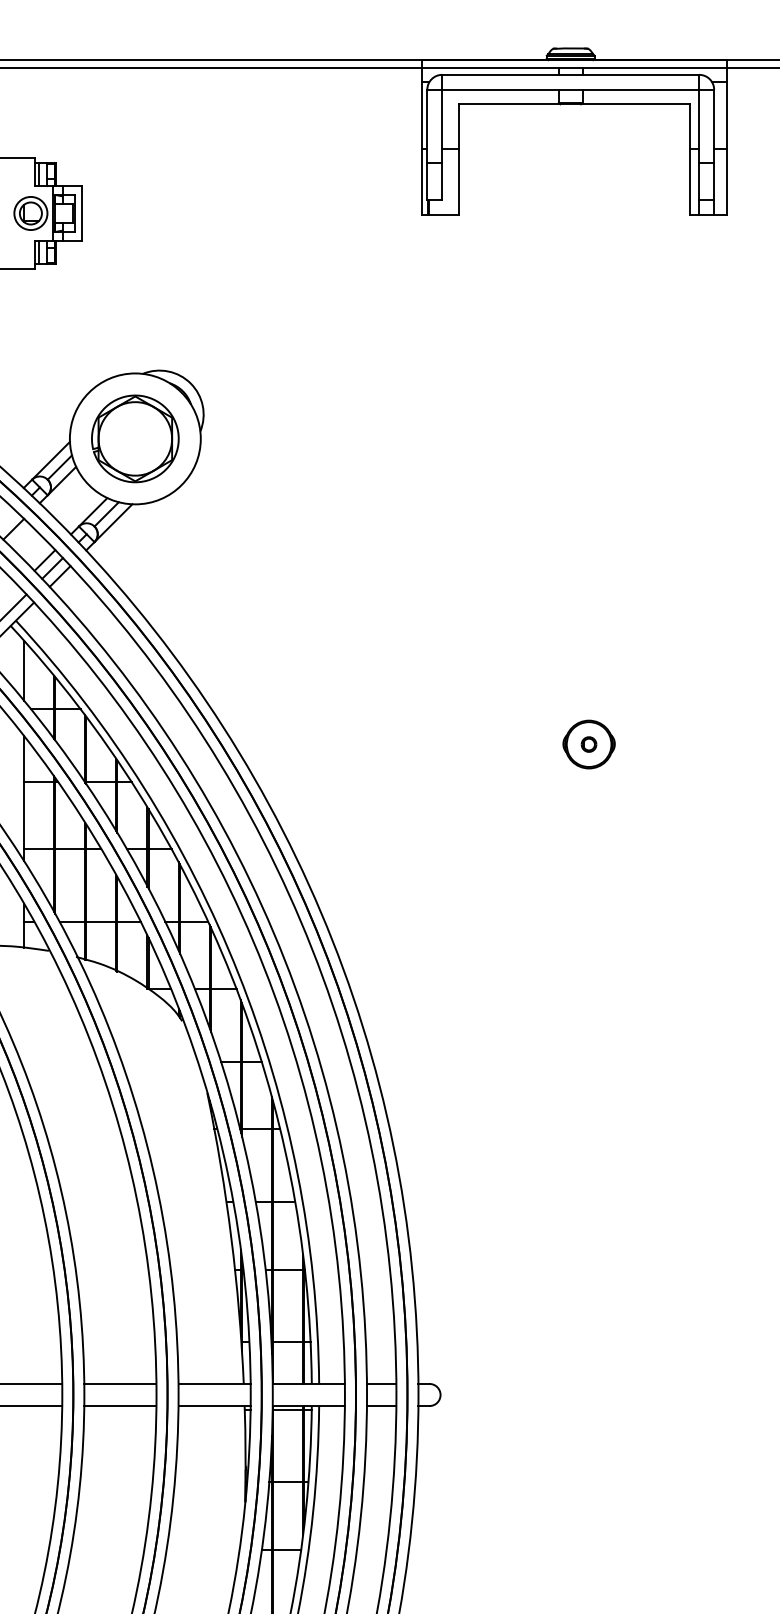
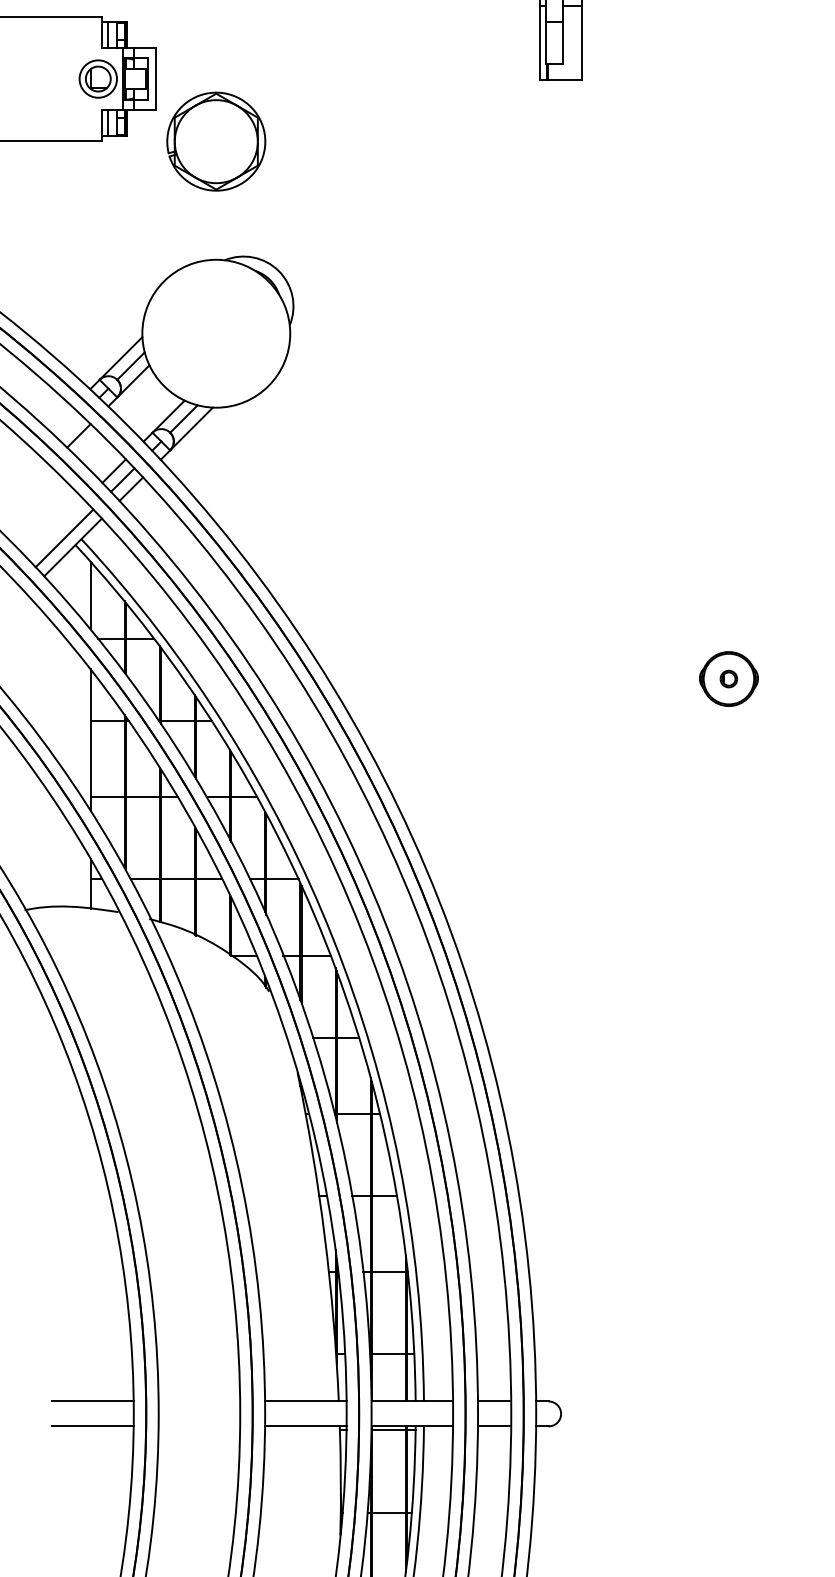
part: (135, 438) -> (216, 141), moved
line: (120, 1383) -> (199, 1400), removed
line: (120, 1406) -> (199, 1426), removed

